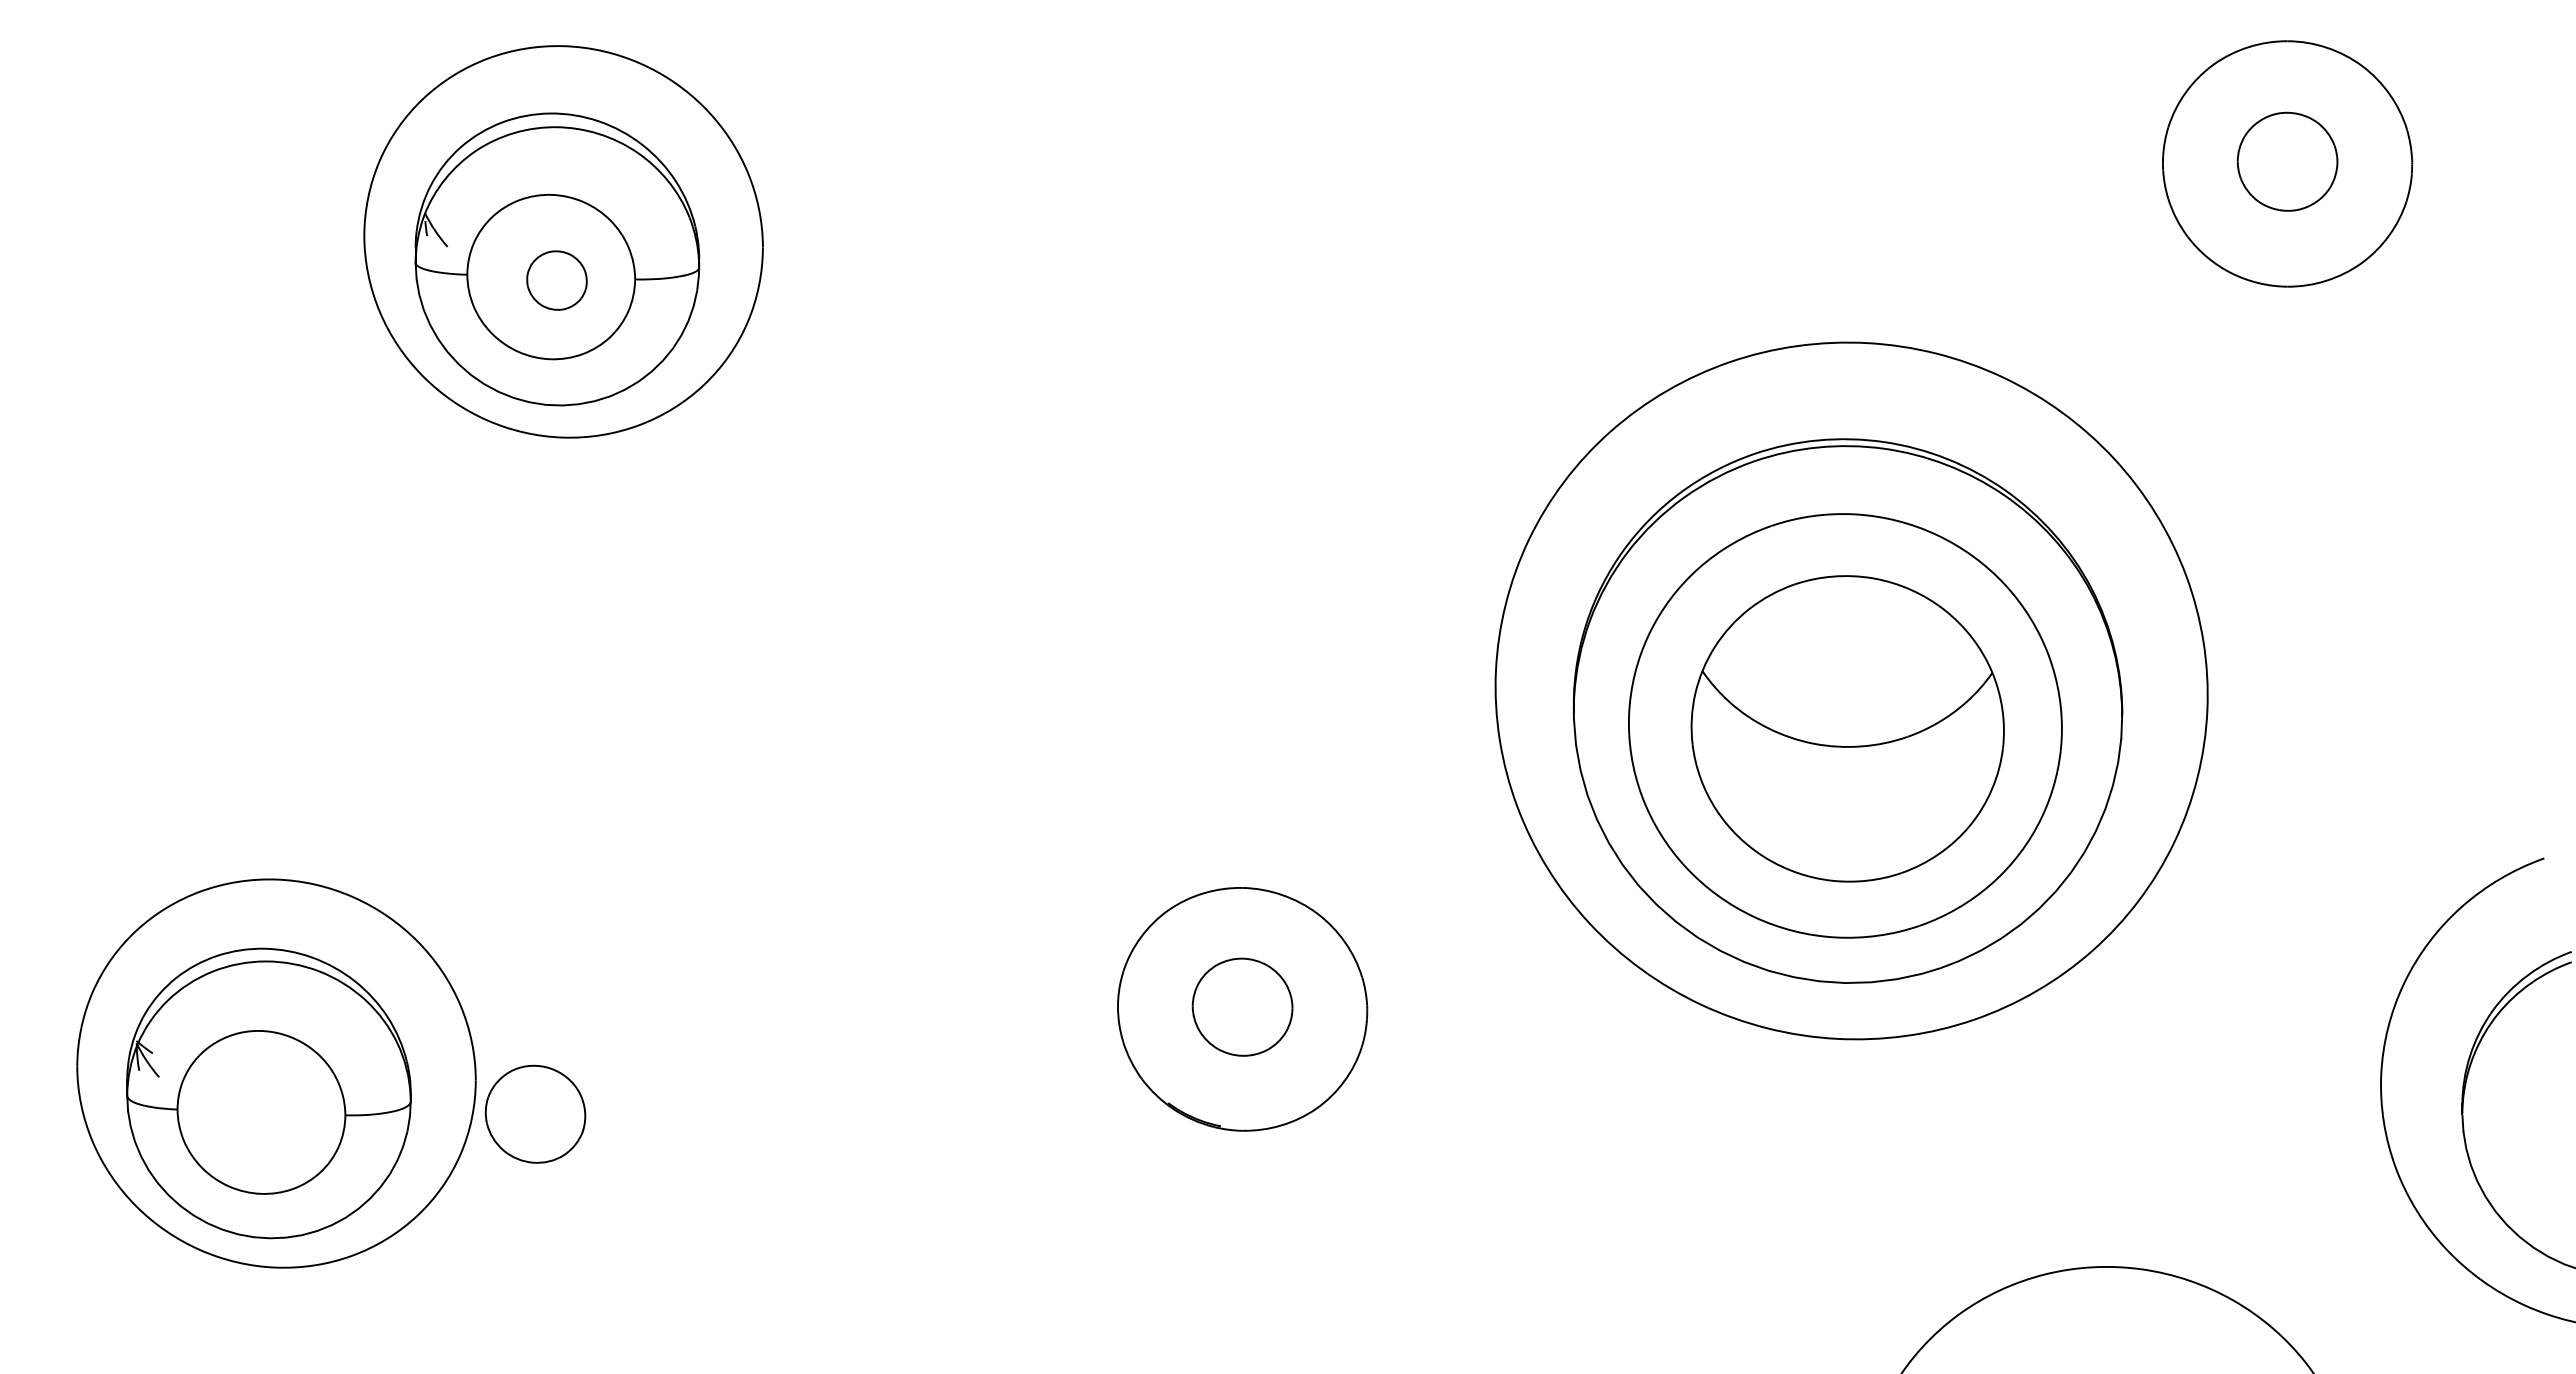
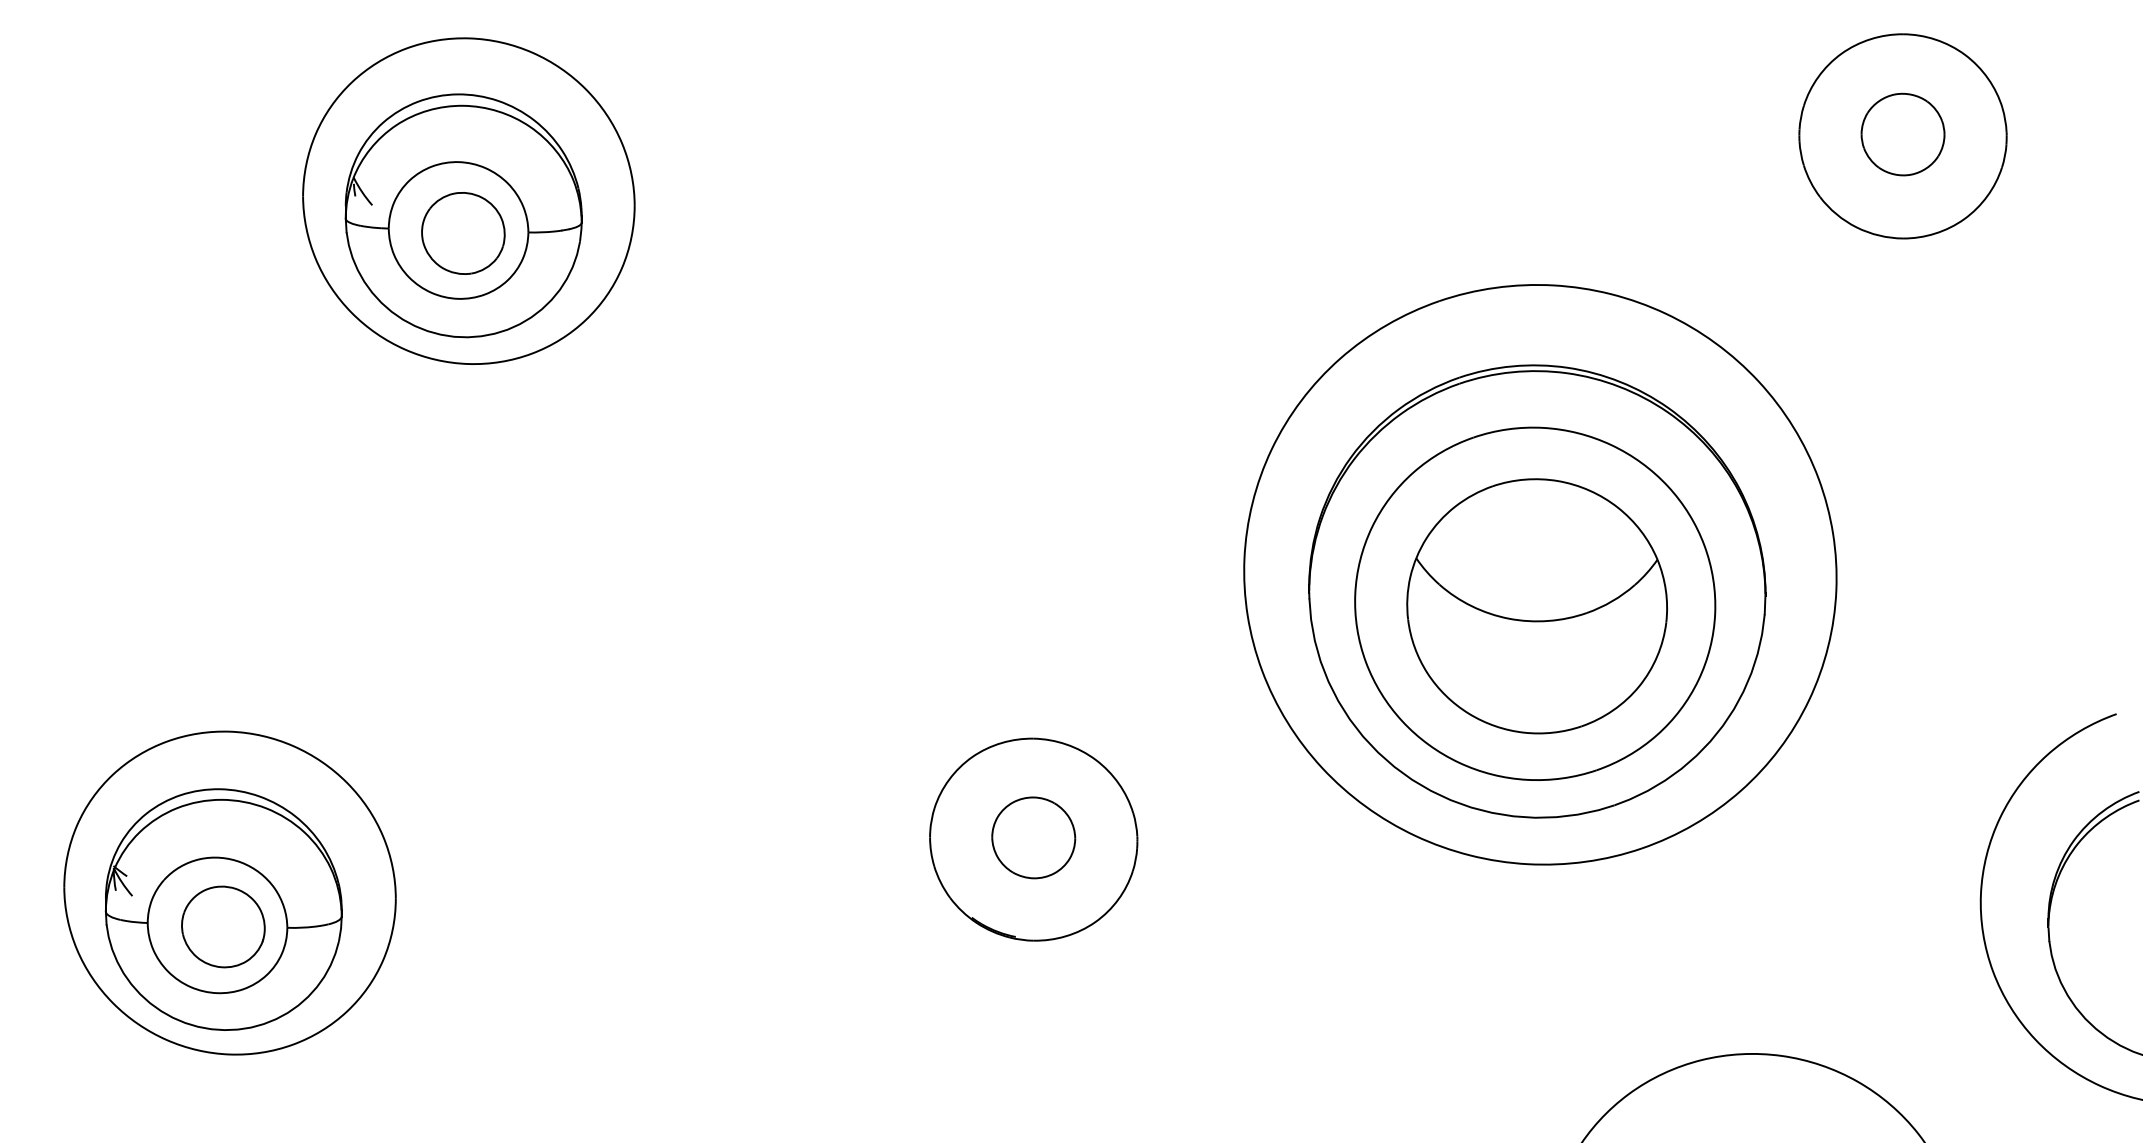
part: (556, 280) -> (462, 233), size x1.67
part: (535, 1113) -> (223, 926), moved

